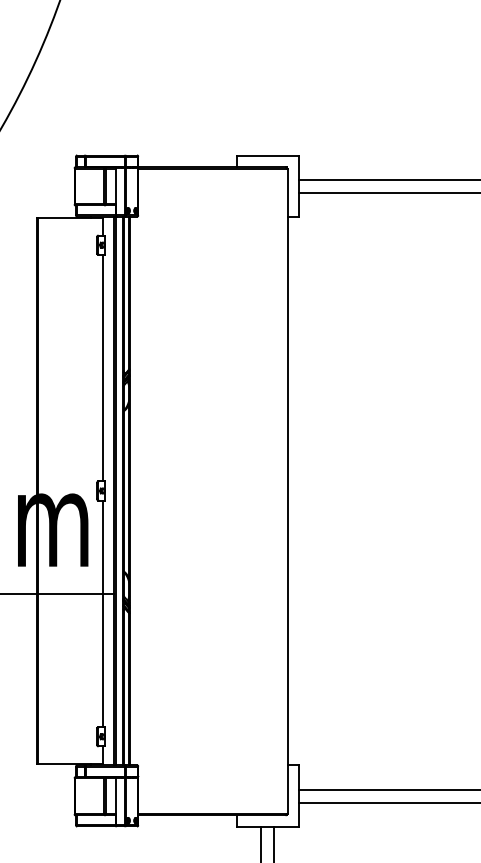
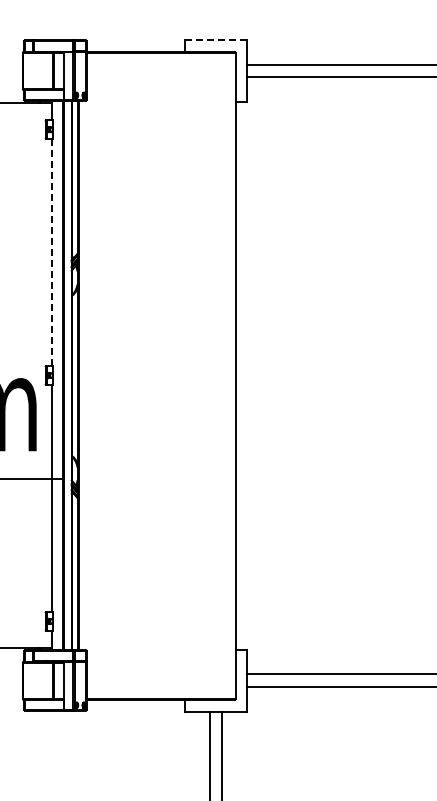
line: (267, 155) -> (215, 40), solid -> dashed
line: (103, 368) -> (51, 253), solid -> dashed

